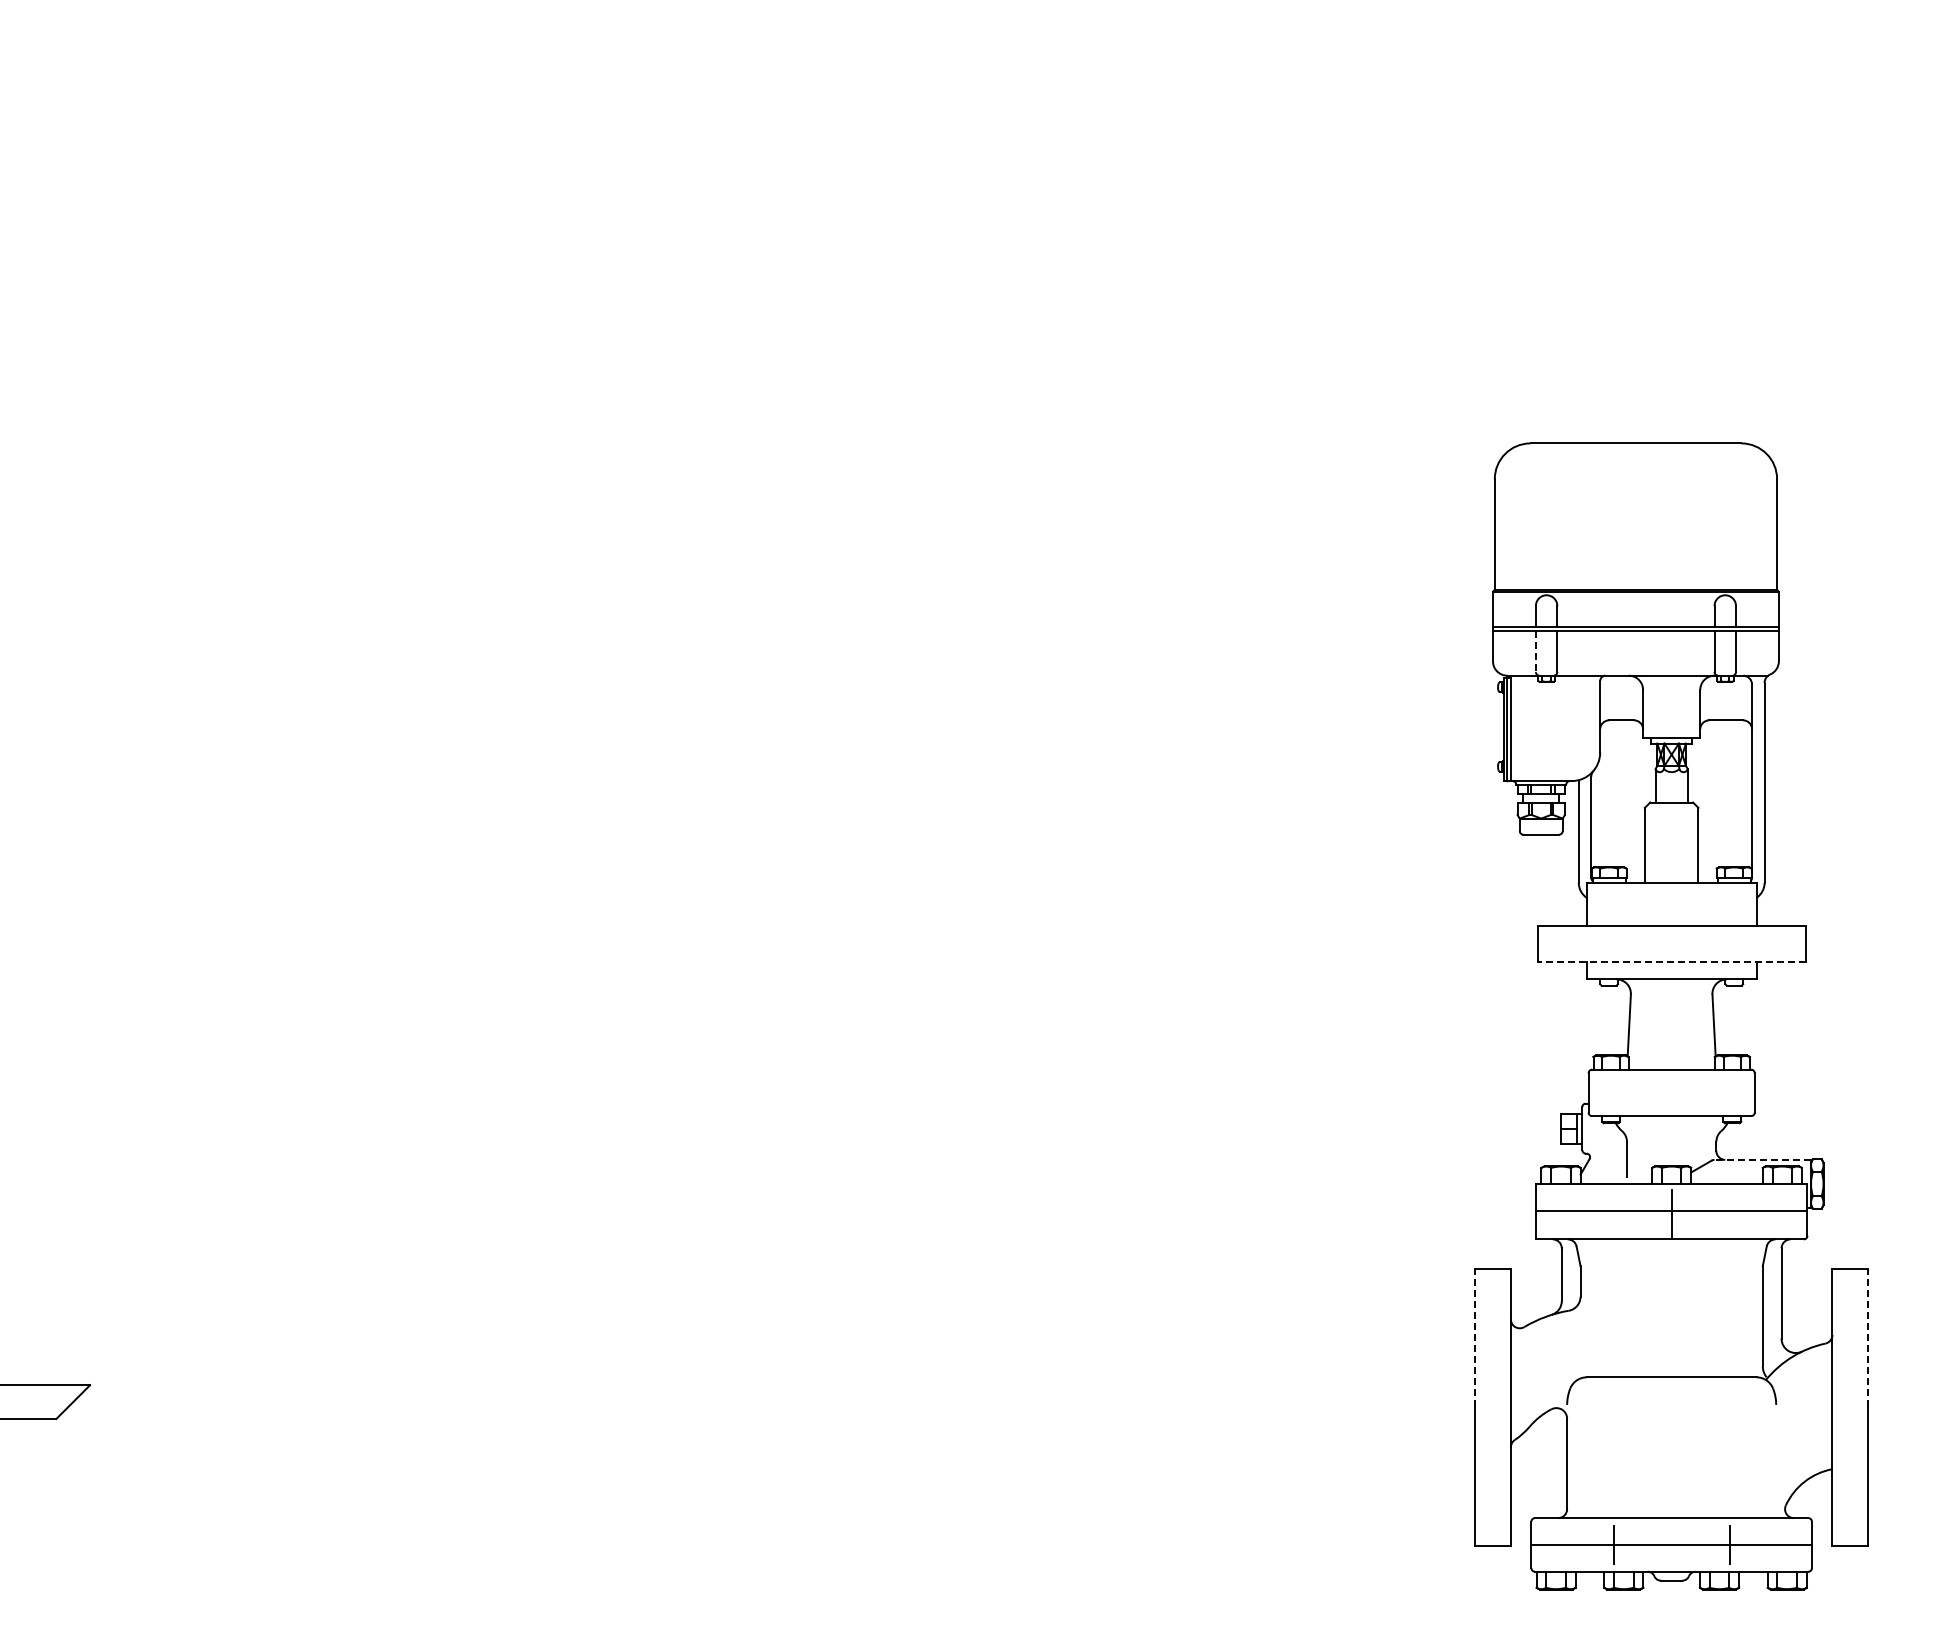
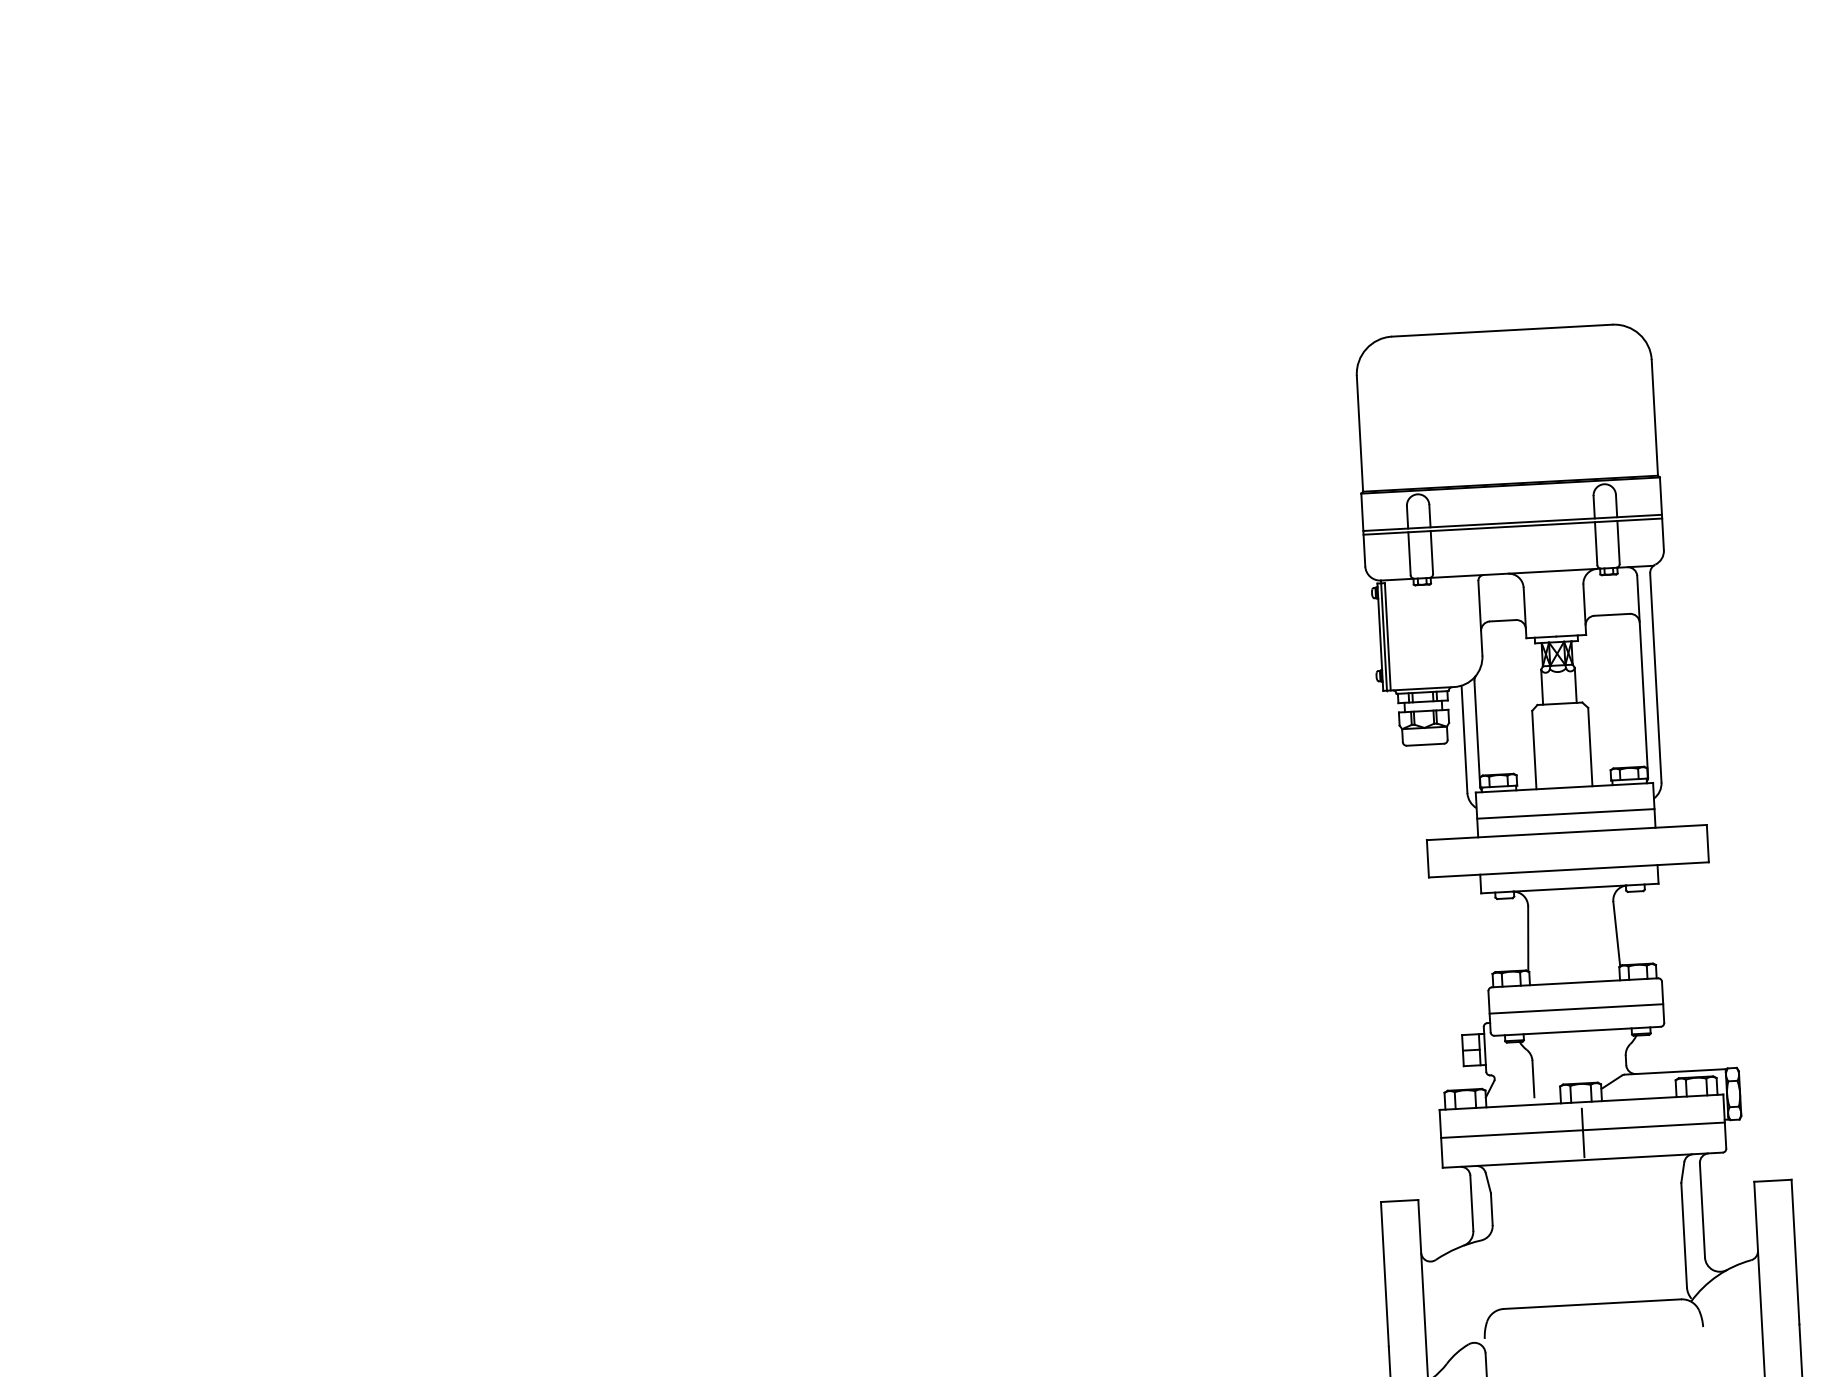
line: (1535, 651) -> (1409, 553), dashed -> solid
line: (1671, 907) -> (1565, 813), added
line: (1671, 961) -> (1568, 869), dashed -> solid
line: (1671, 1094) -> (1576, 1008), added
line: (1762, 1159) -> (1674, 1071), dashed -> solid
line: (1475, 1337) -> (1385, 1273), dashed -> solid
line: (1868, 1337) -> (1795, 1251), dashed -> solid

